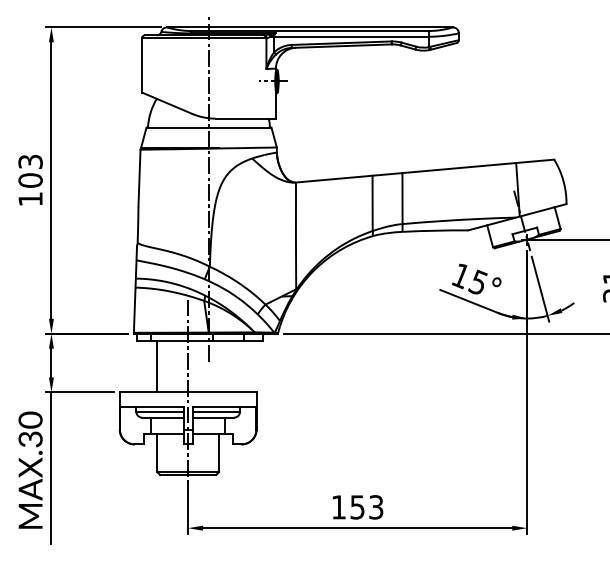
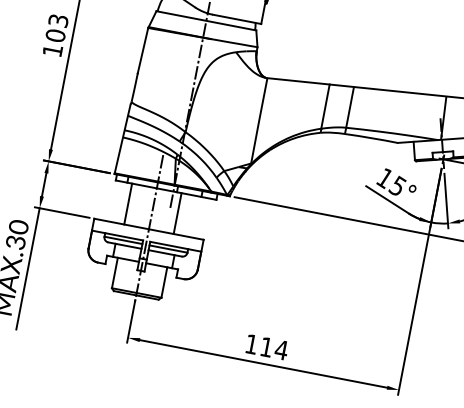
line: (219, 366) -> (177, 213), added
text: (366, 507) -> (273, 348), 153 -> 114

